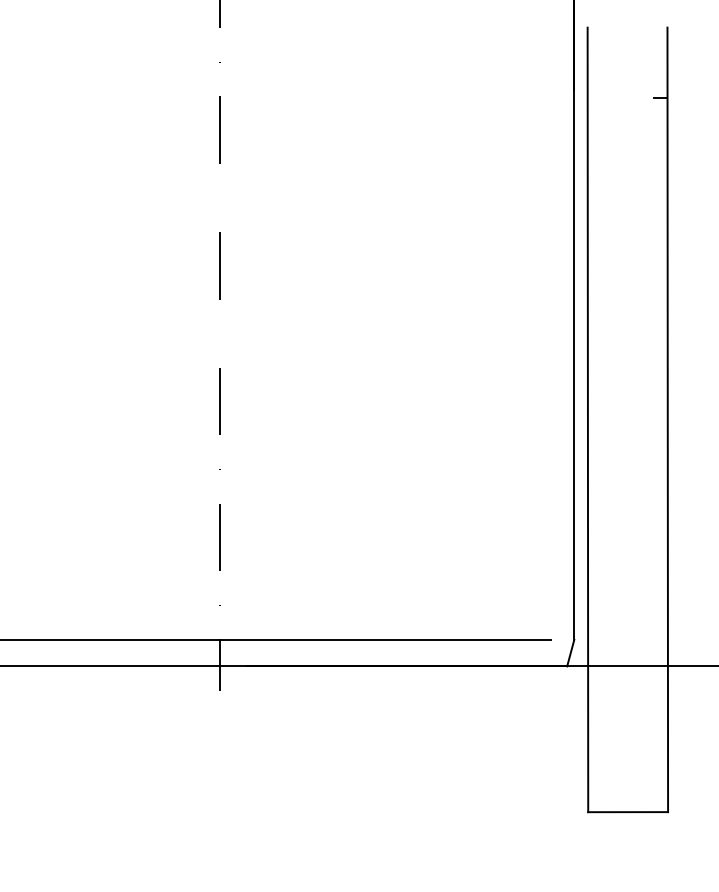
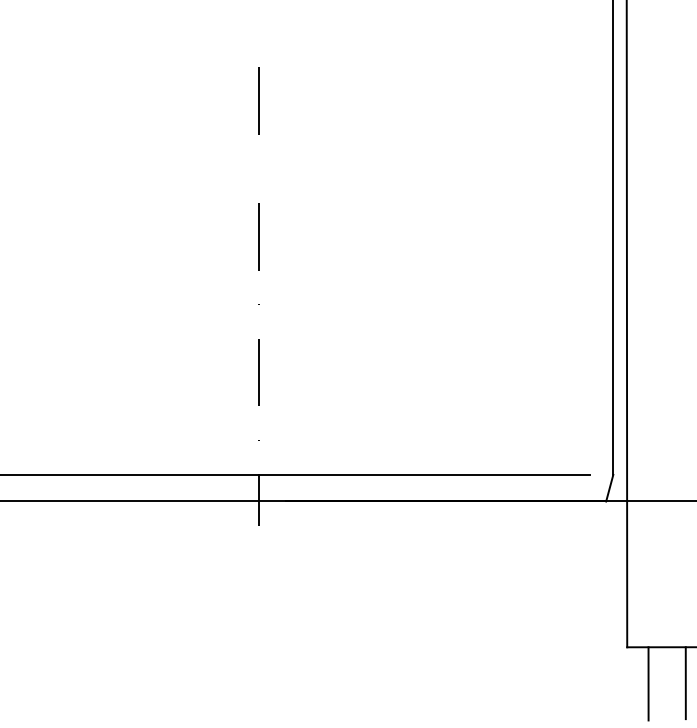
line: (609, 848) -> (648, 683), added
line: (646, 848) -> (685, 683), added

